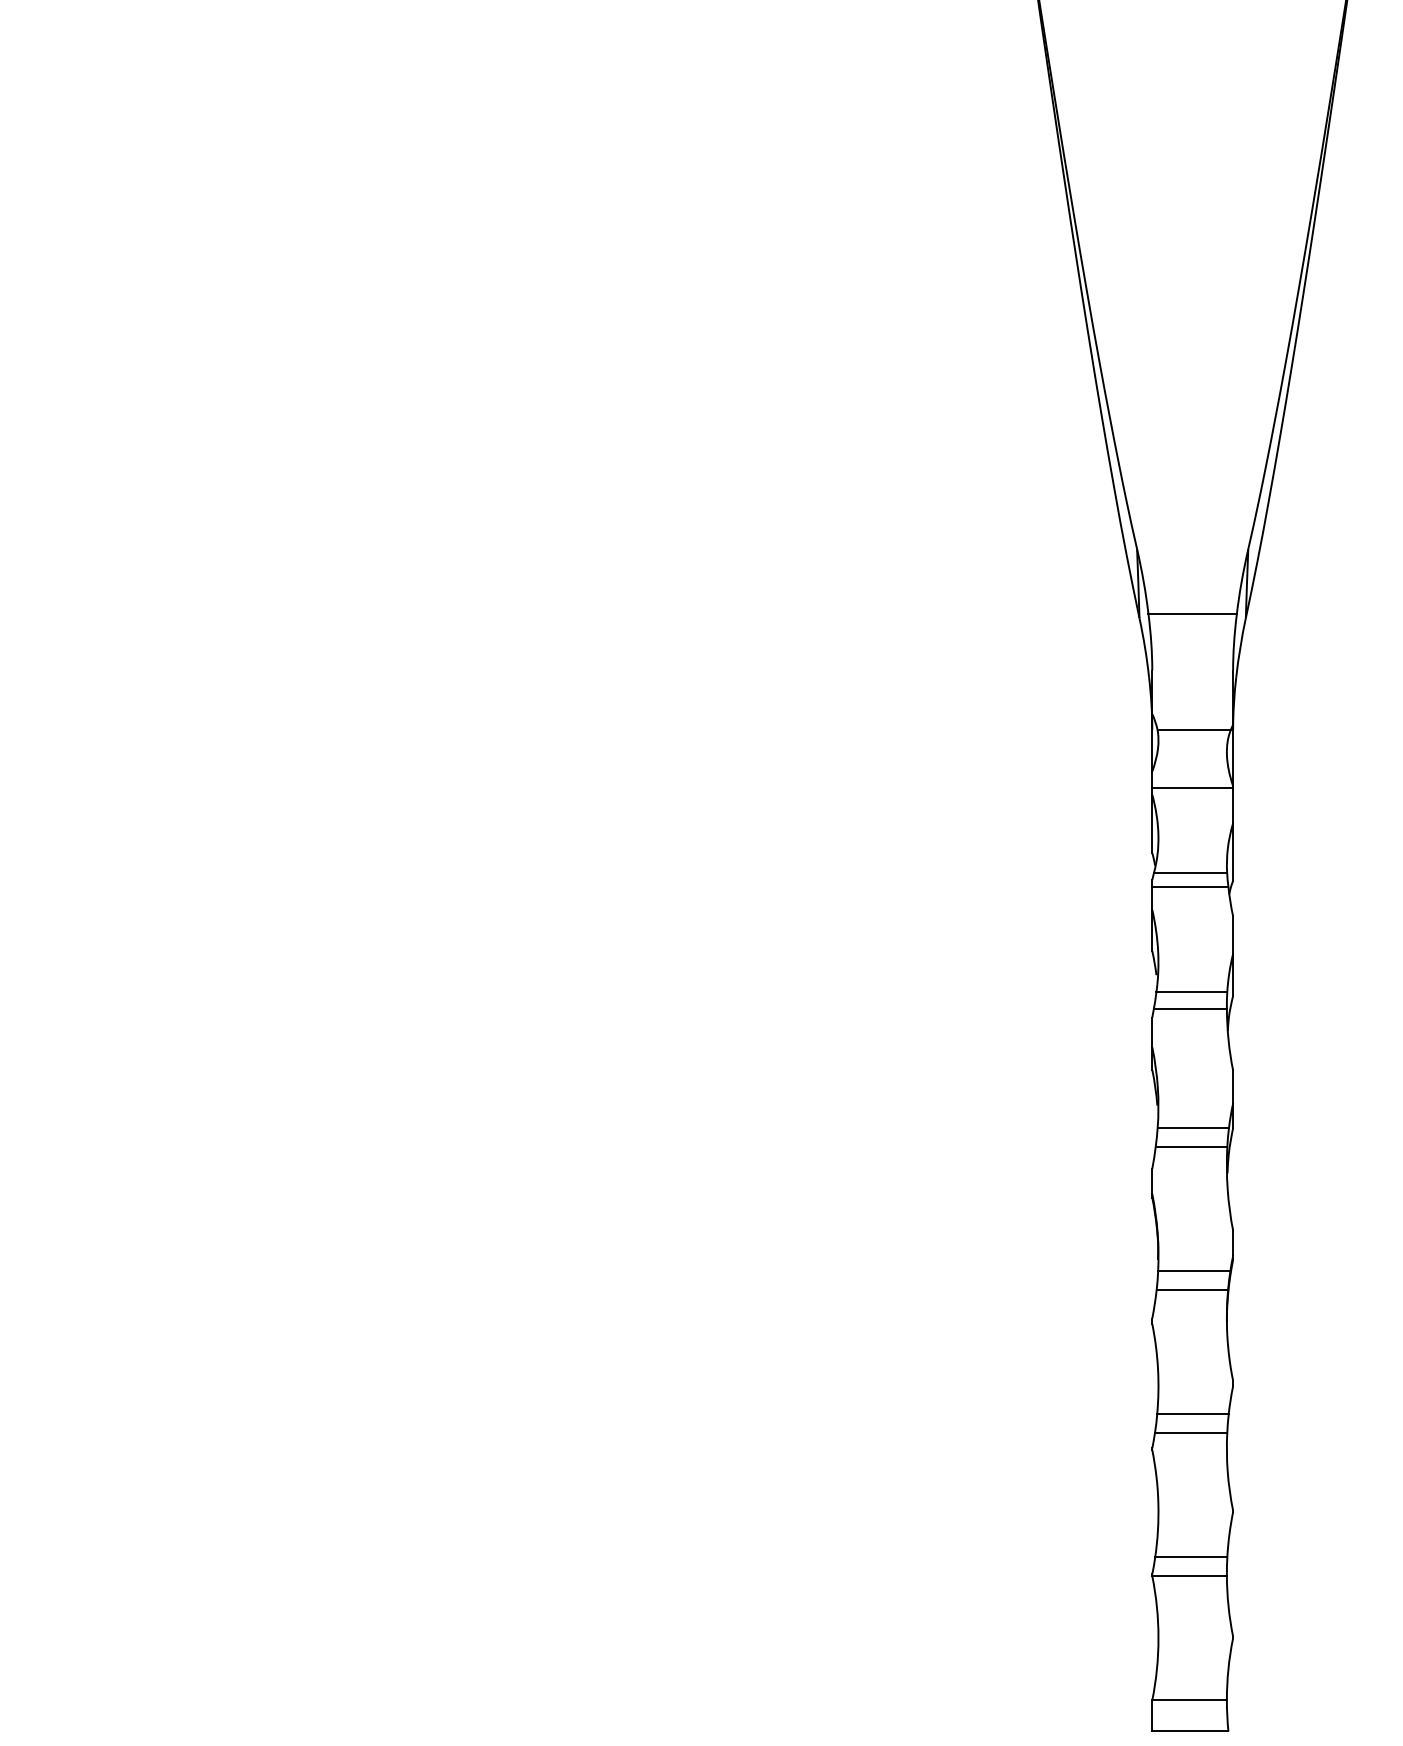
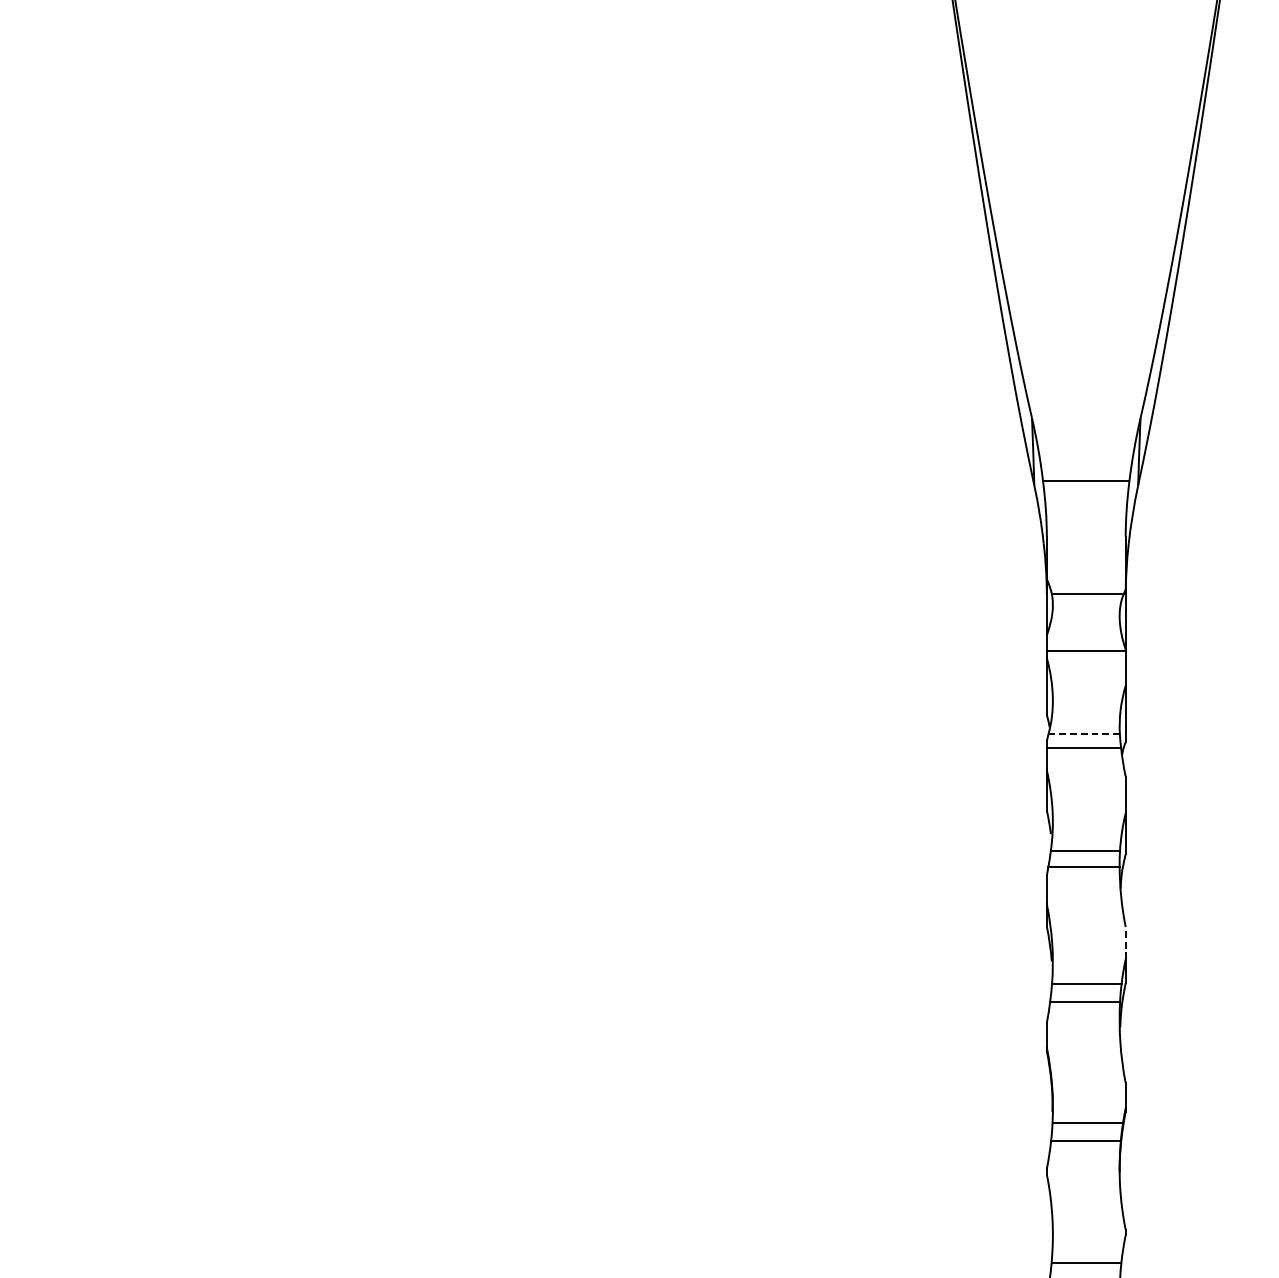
line: (1190, 872) -> (1084, 733), solid -> dashed
line: (1233, 1087) -> (1126, 943), solid -> dashed

